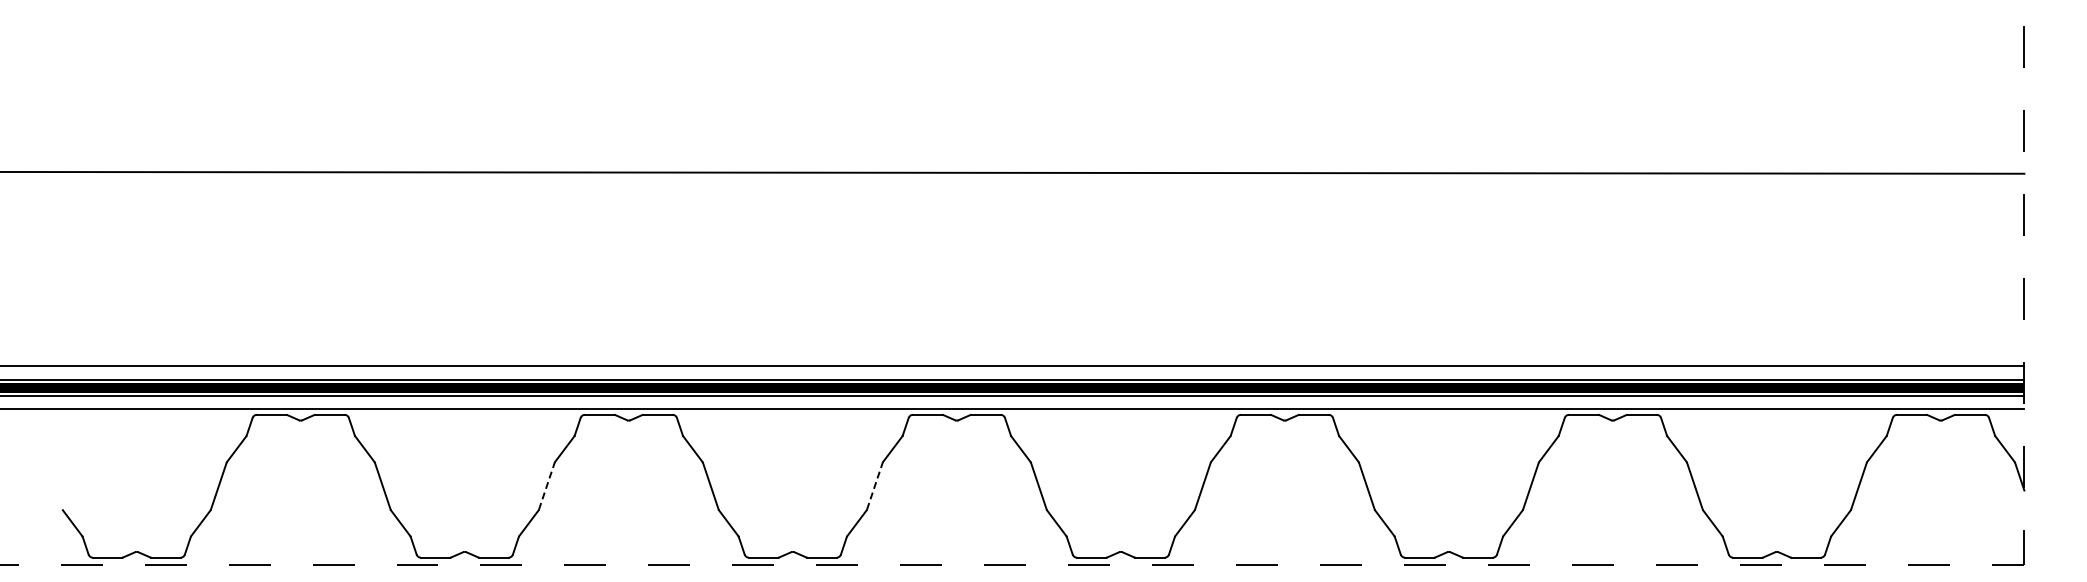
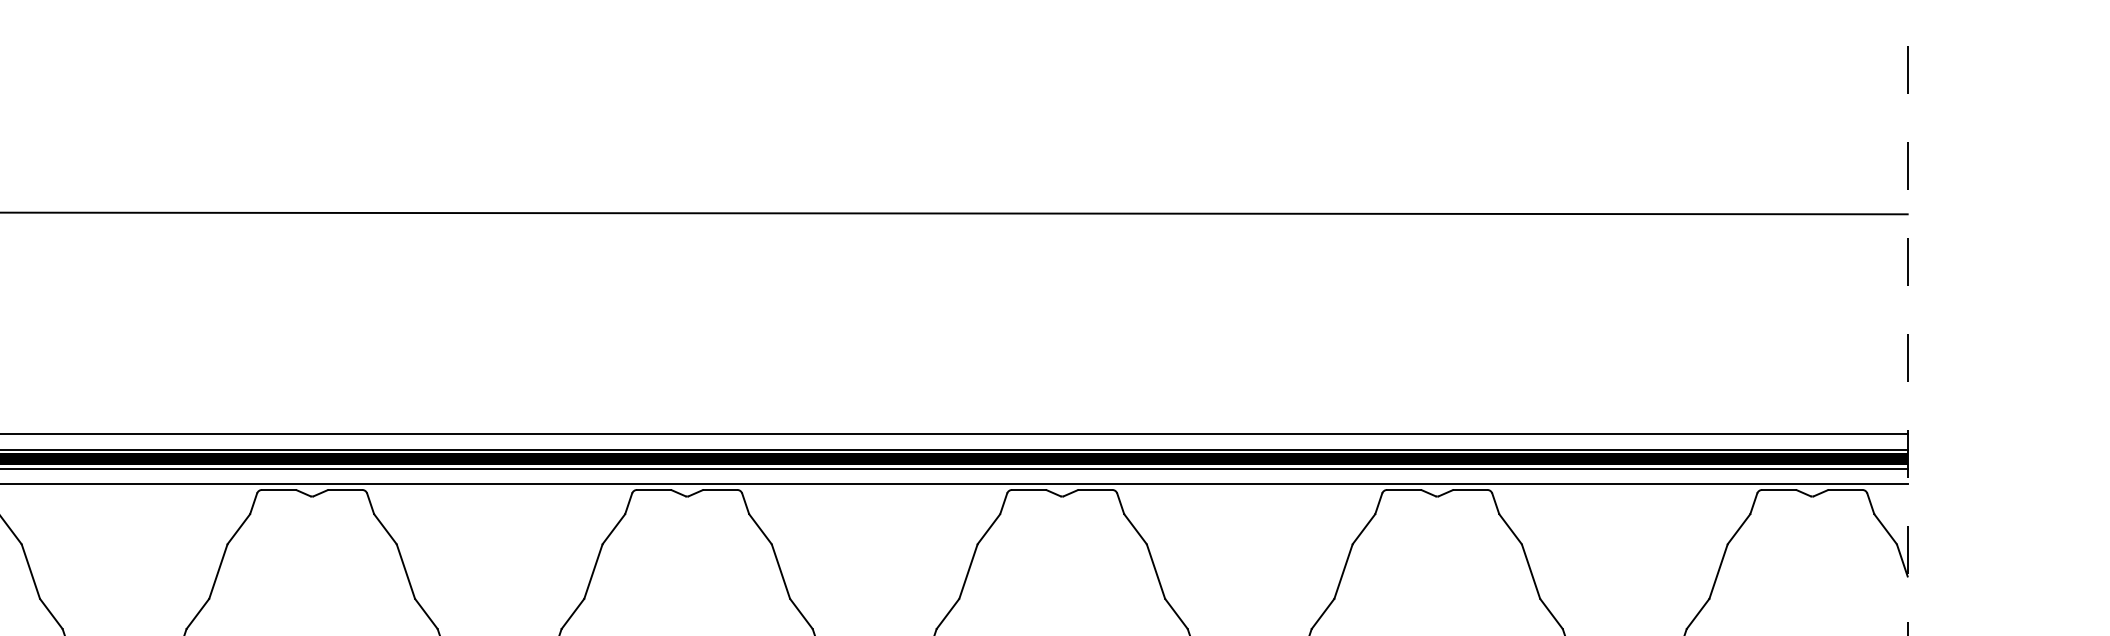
line: (546, 486) -> (218, 571), dashed -> solid
line: (874, 486) -> (593, 571), dashed -> solid

